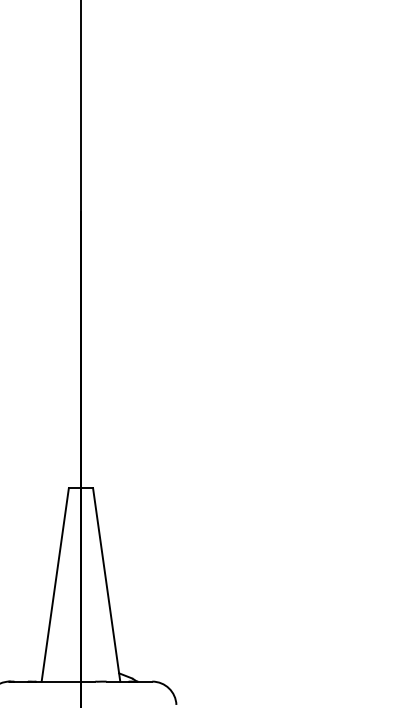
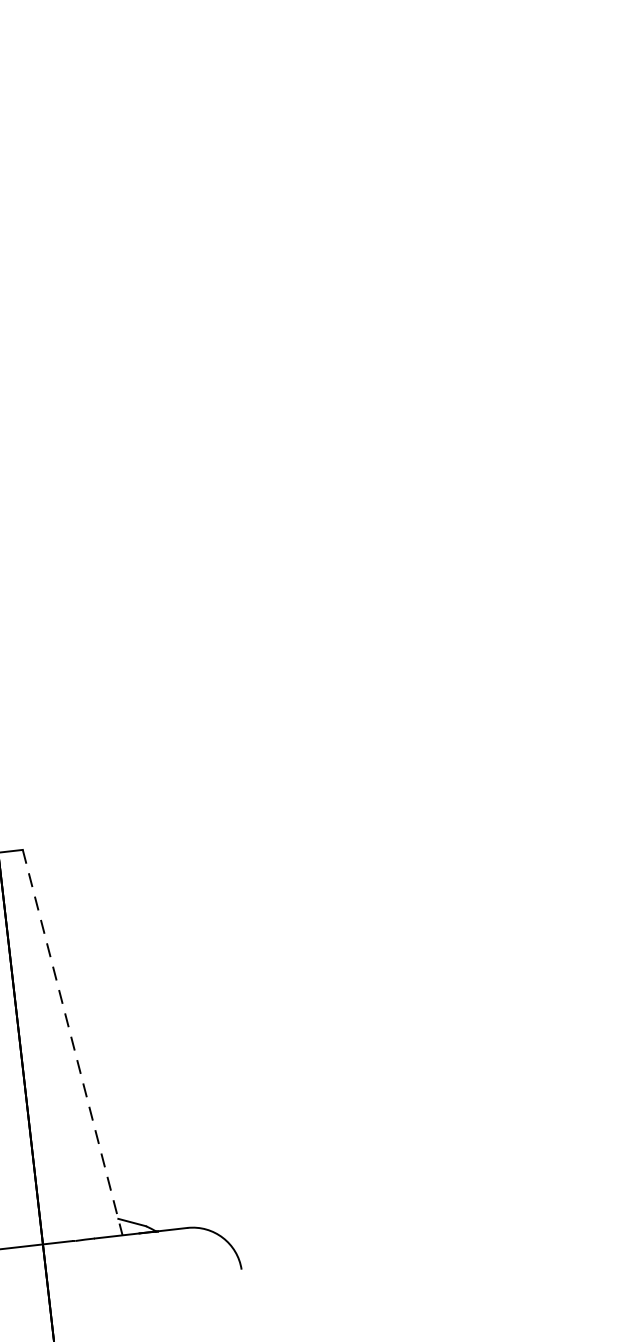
line: (106, 584) -> (72, 1041), solid -> dashed

